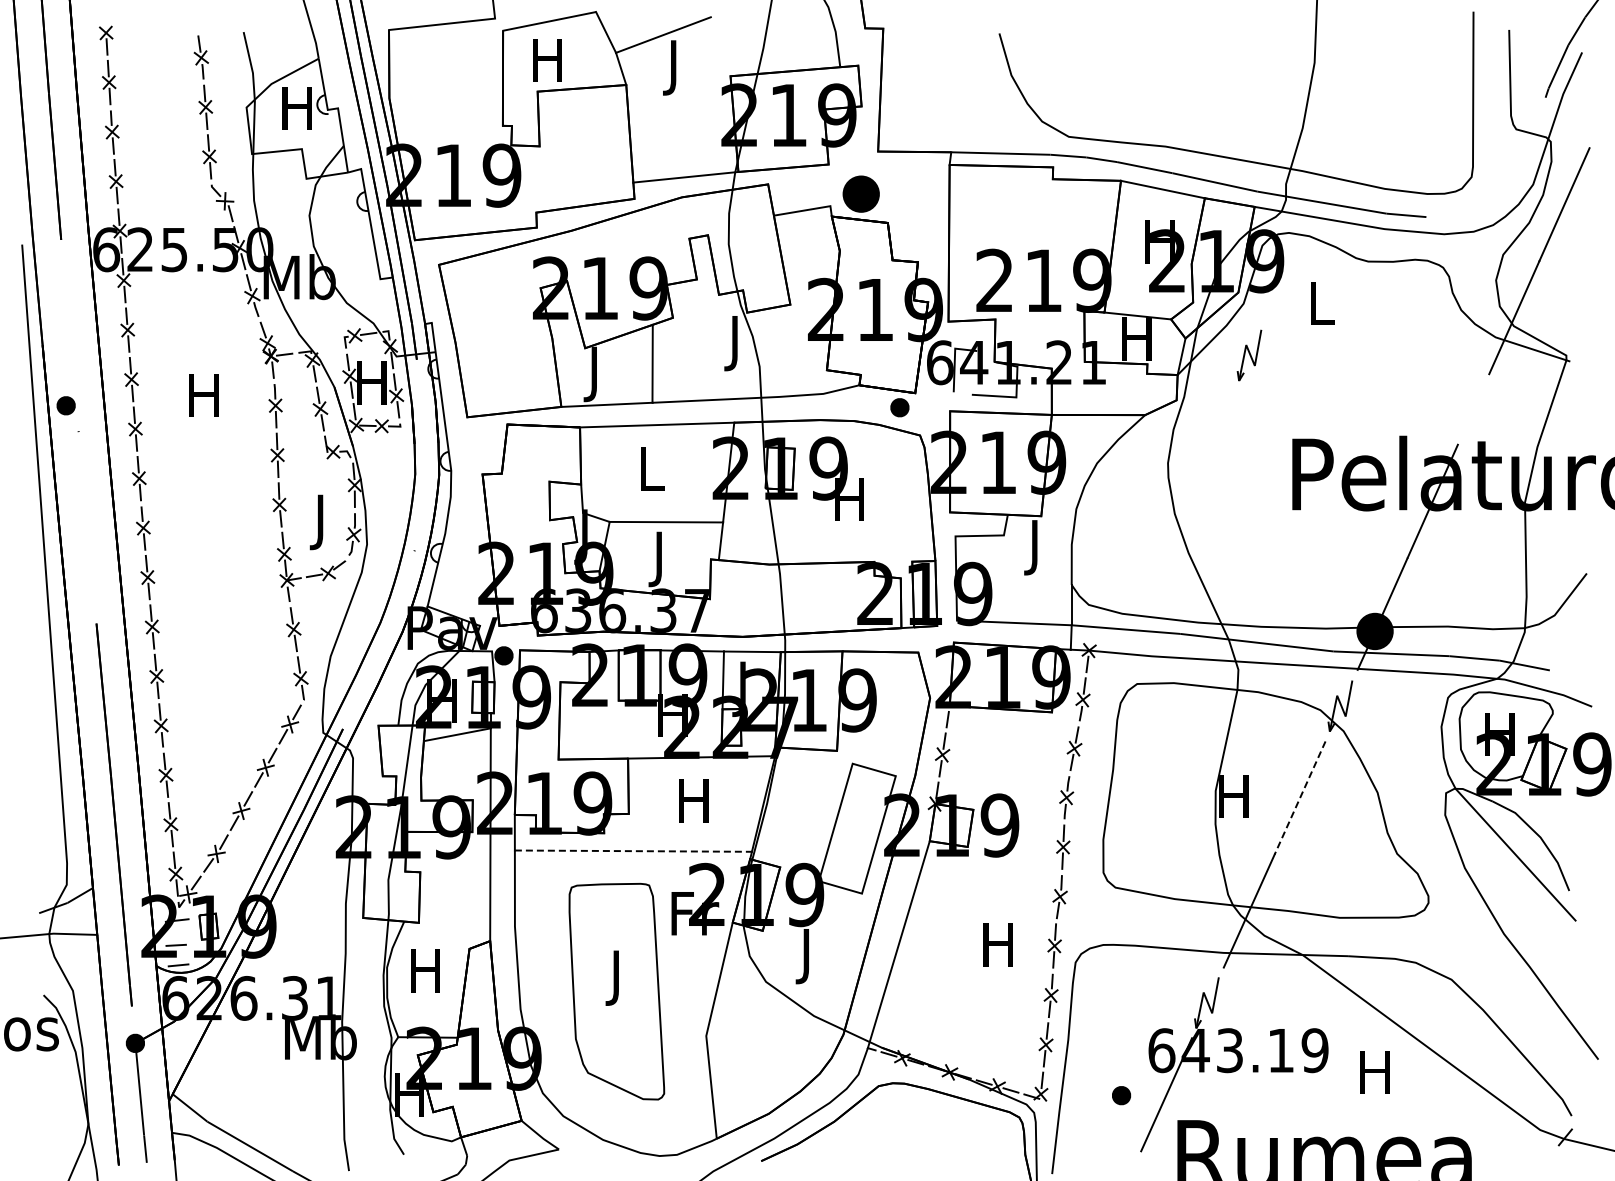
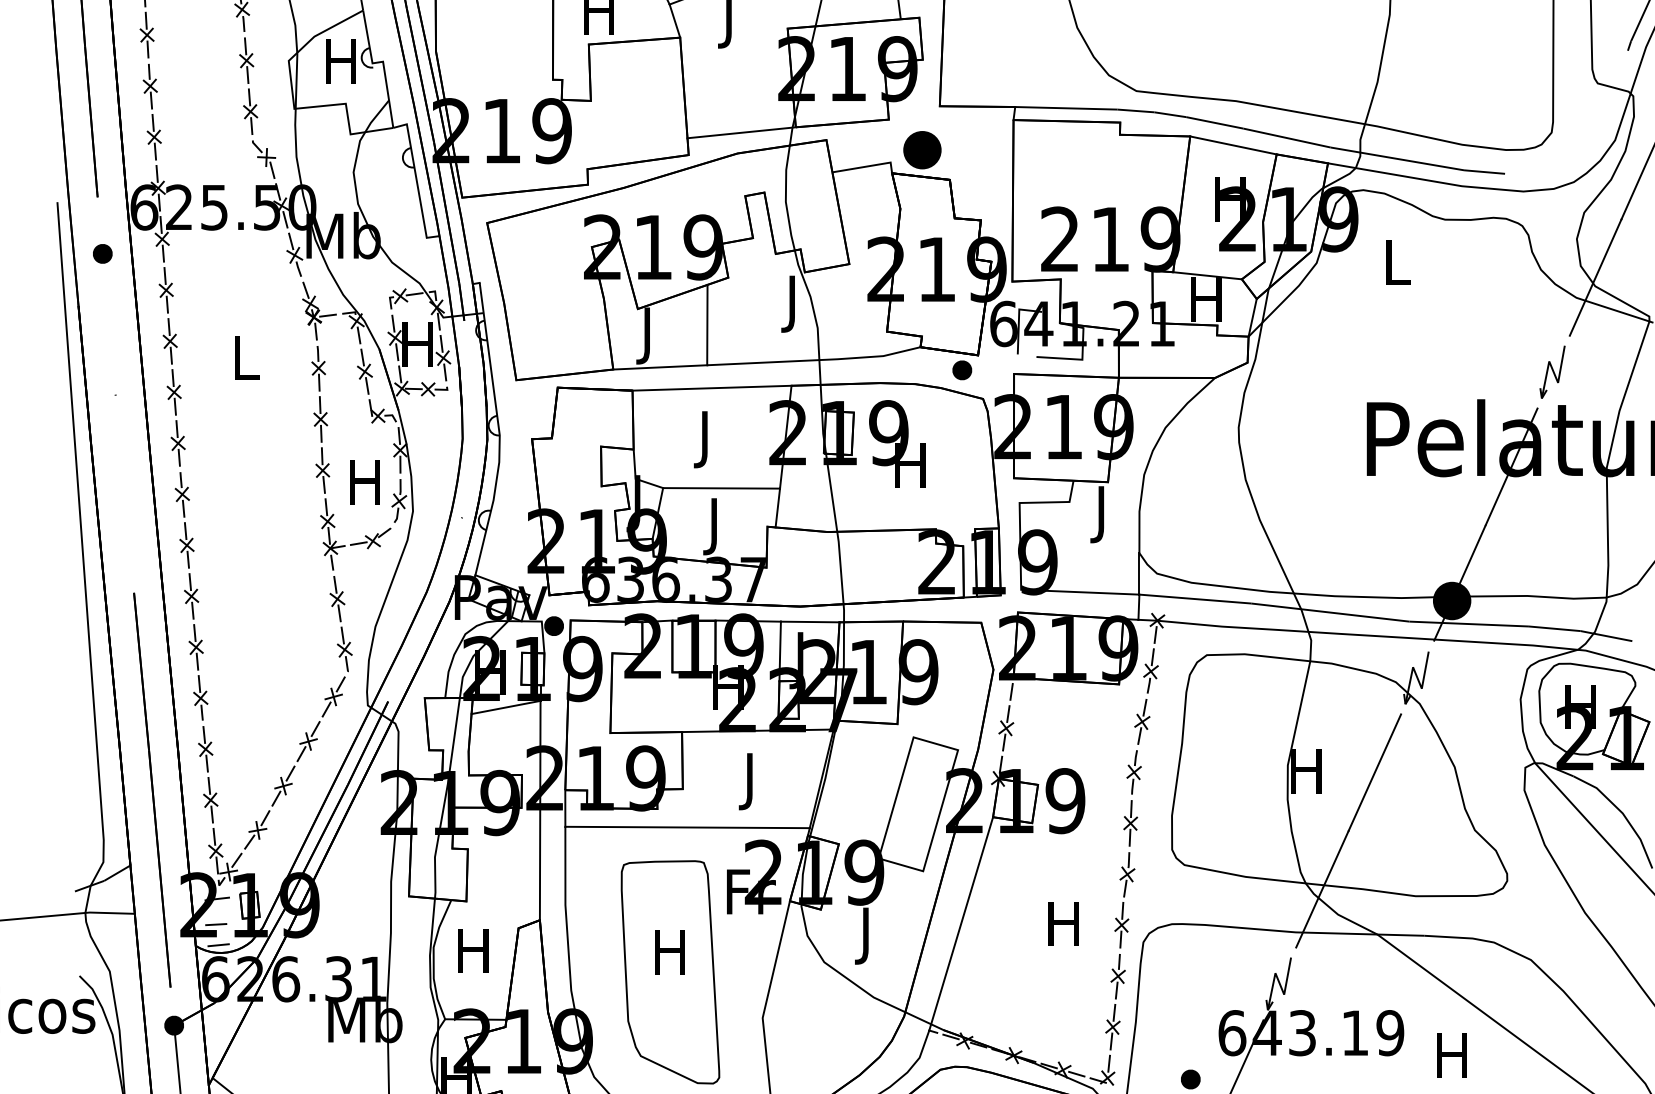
part: (1249, 355) -> (1552, 372), moved
text: (203, 395) -> (244, 357), H -> L
part: (65, 405) -> (102, 253), moved
text: (651, 474) -> (706, 439), L -> J
text: (320, 522) -> (364, 488), J -> H
line: (1300, 797) -> (1375, 772), dashed -> solid
text: (693, 806) -> (749, 781), H -> J
line: (633, 851) -> (687, 827), dashed -> solid
text: (615, 977) -> (669, 957), J -> H

